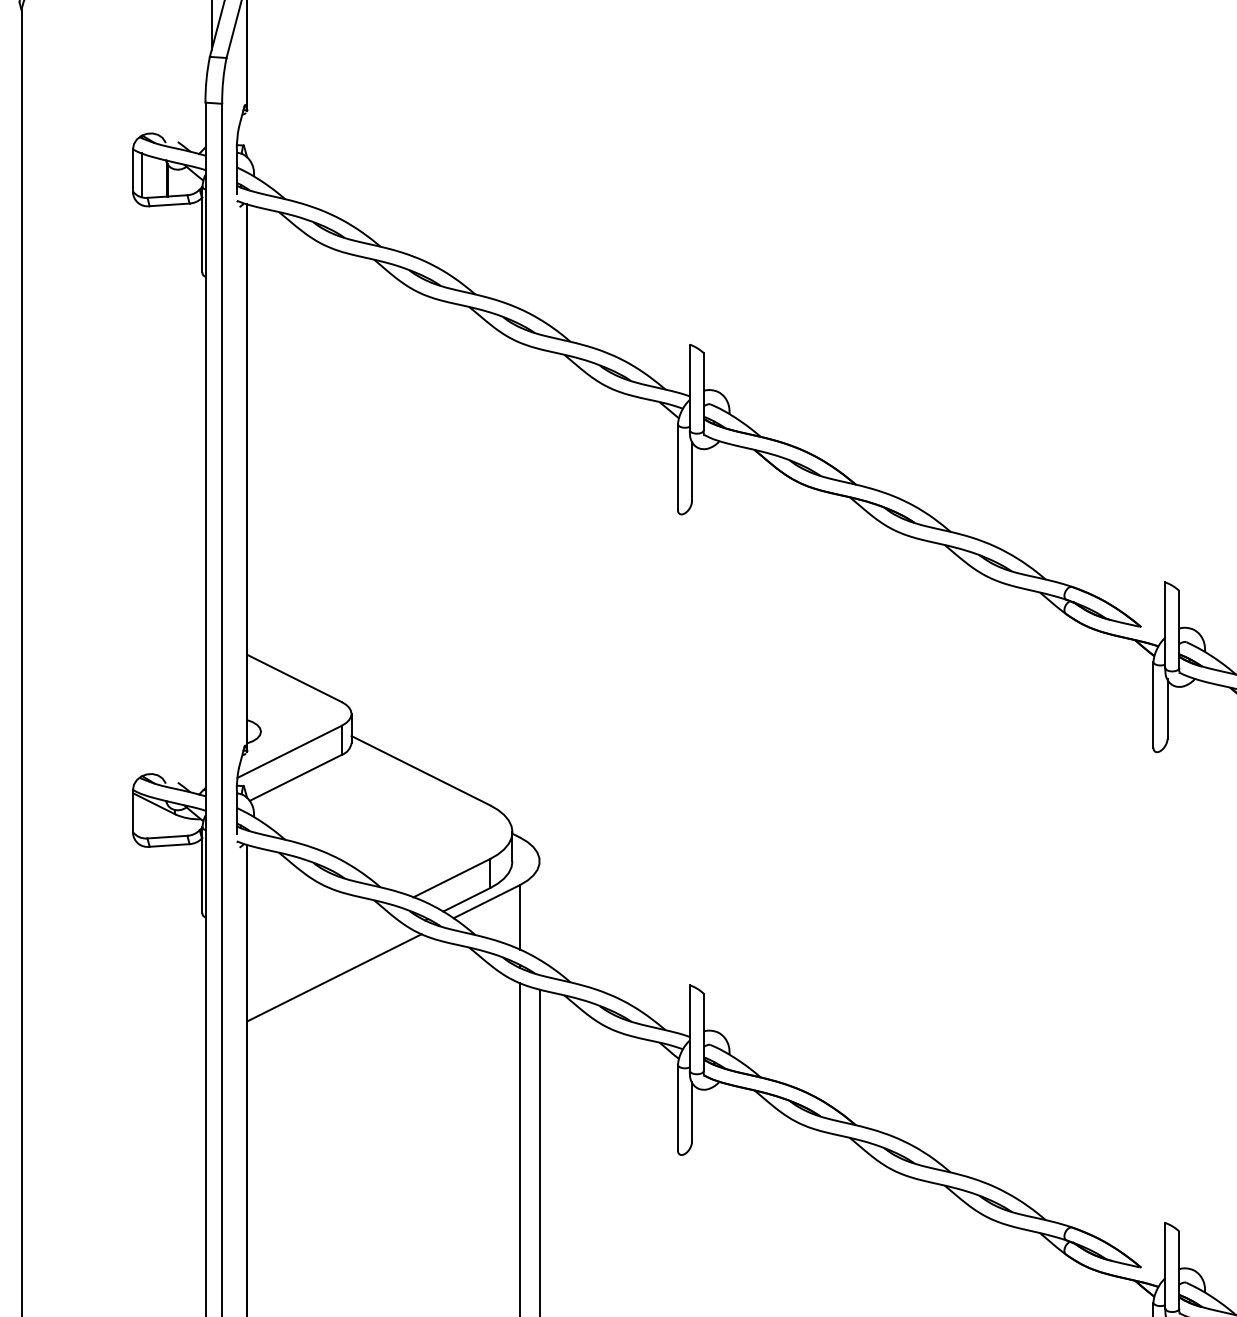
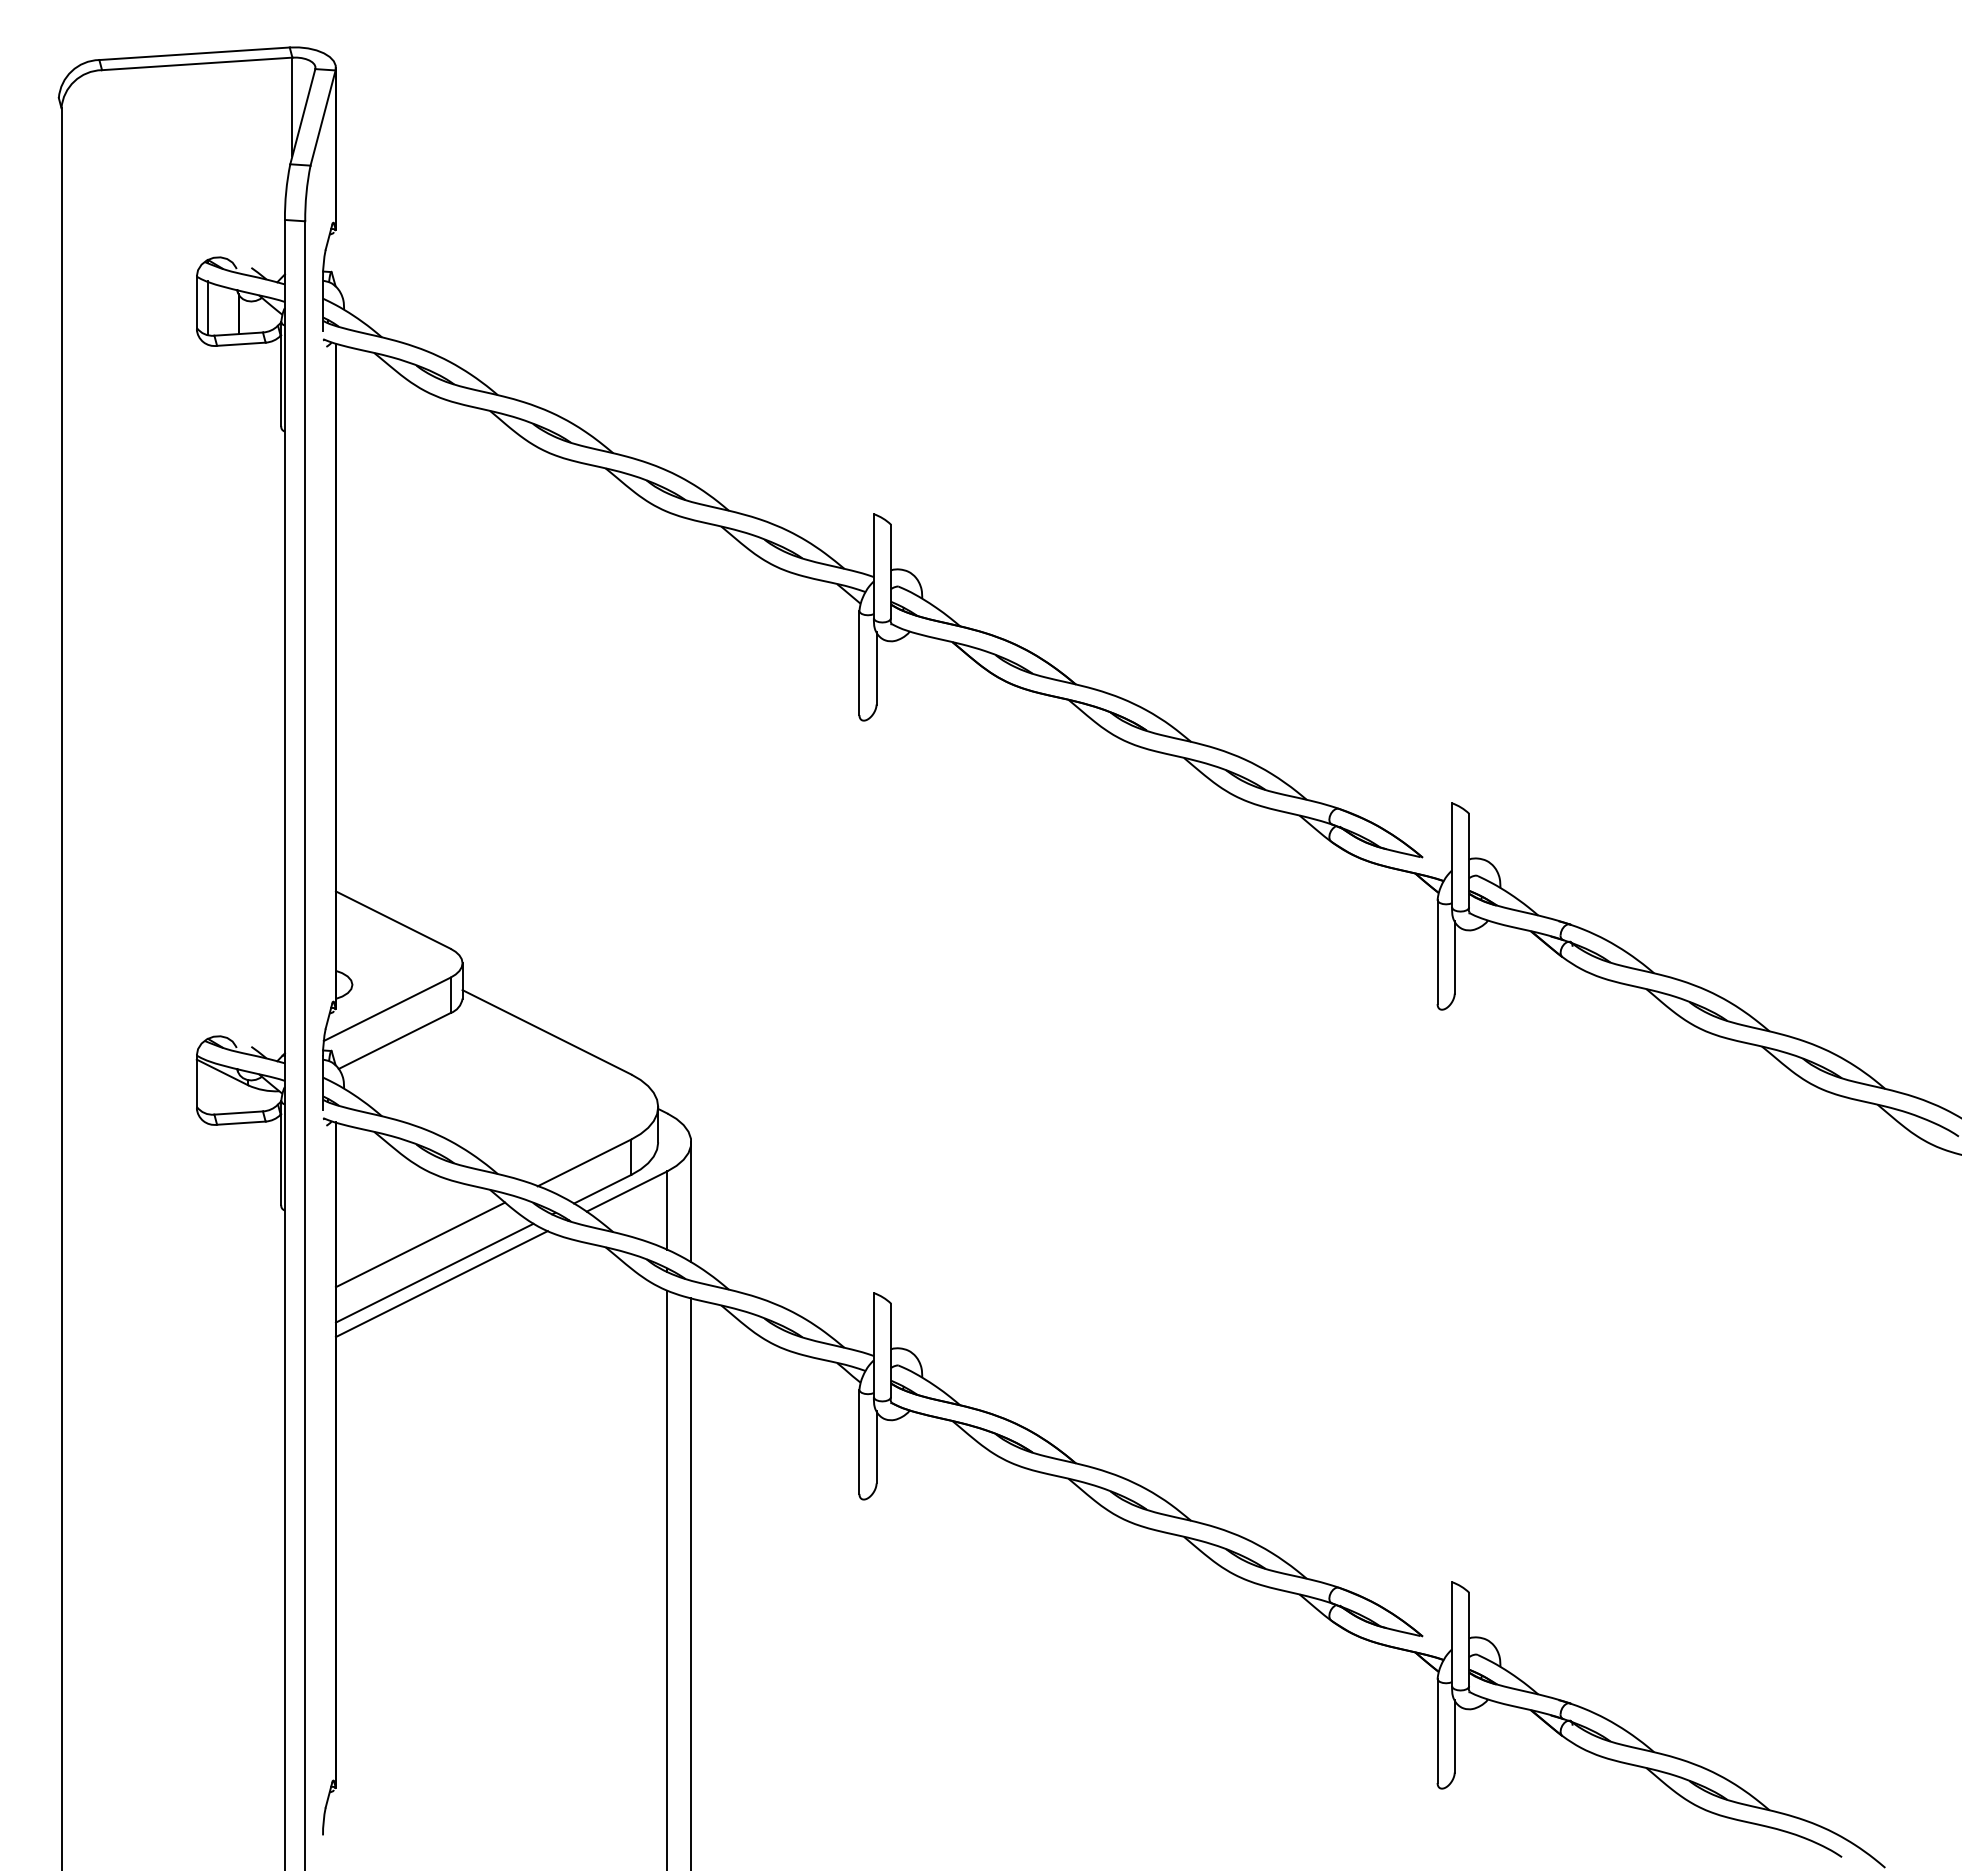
line: (539, 910) -> (691, 1202), added
line: (316, 945) -> (420, 1244), added
line: (328, 968) -> (434, 1272), added

